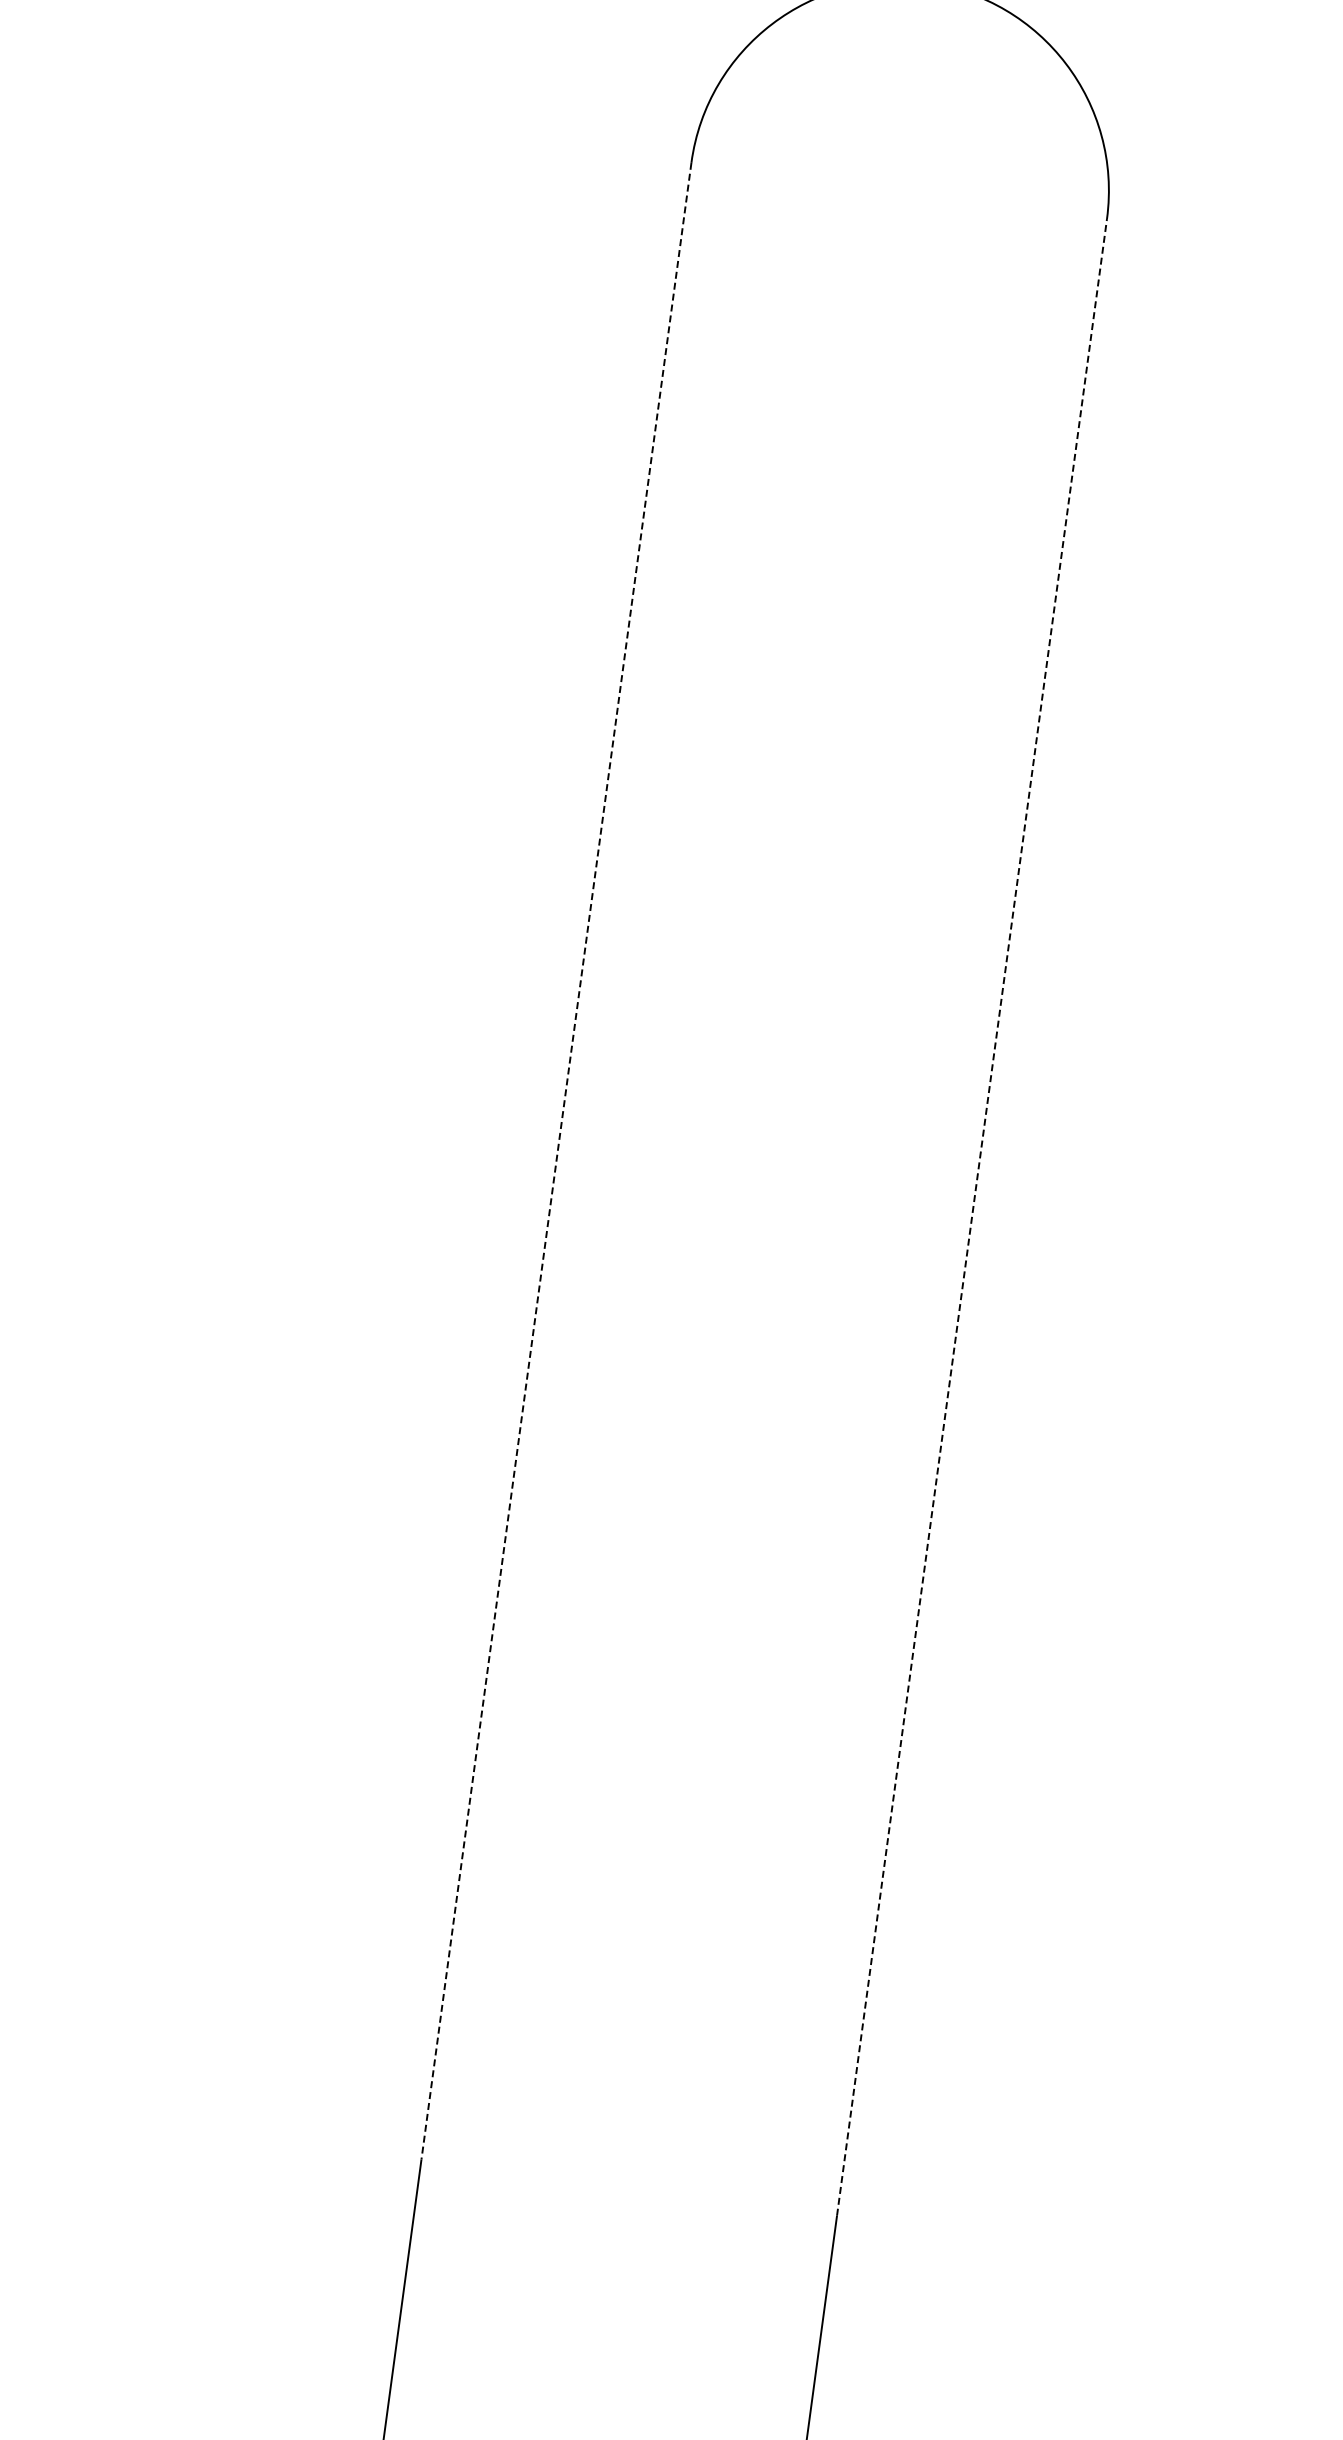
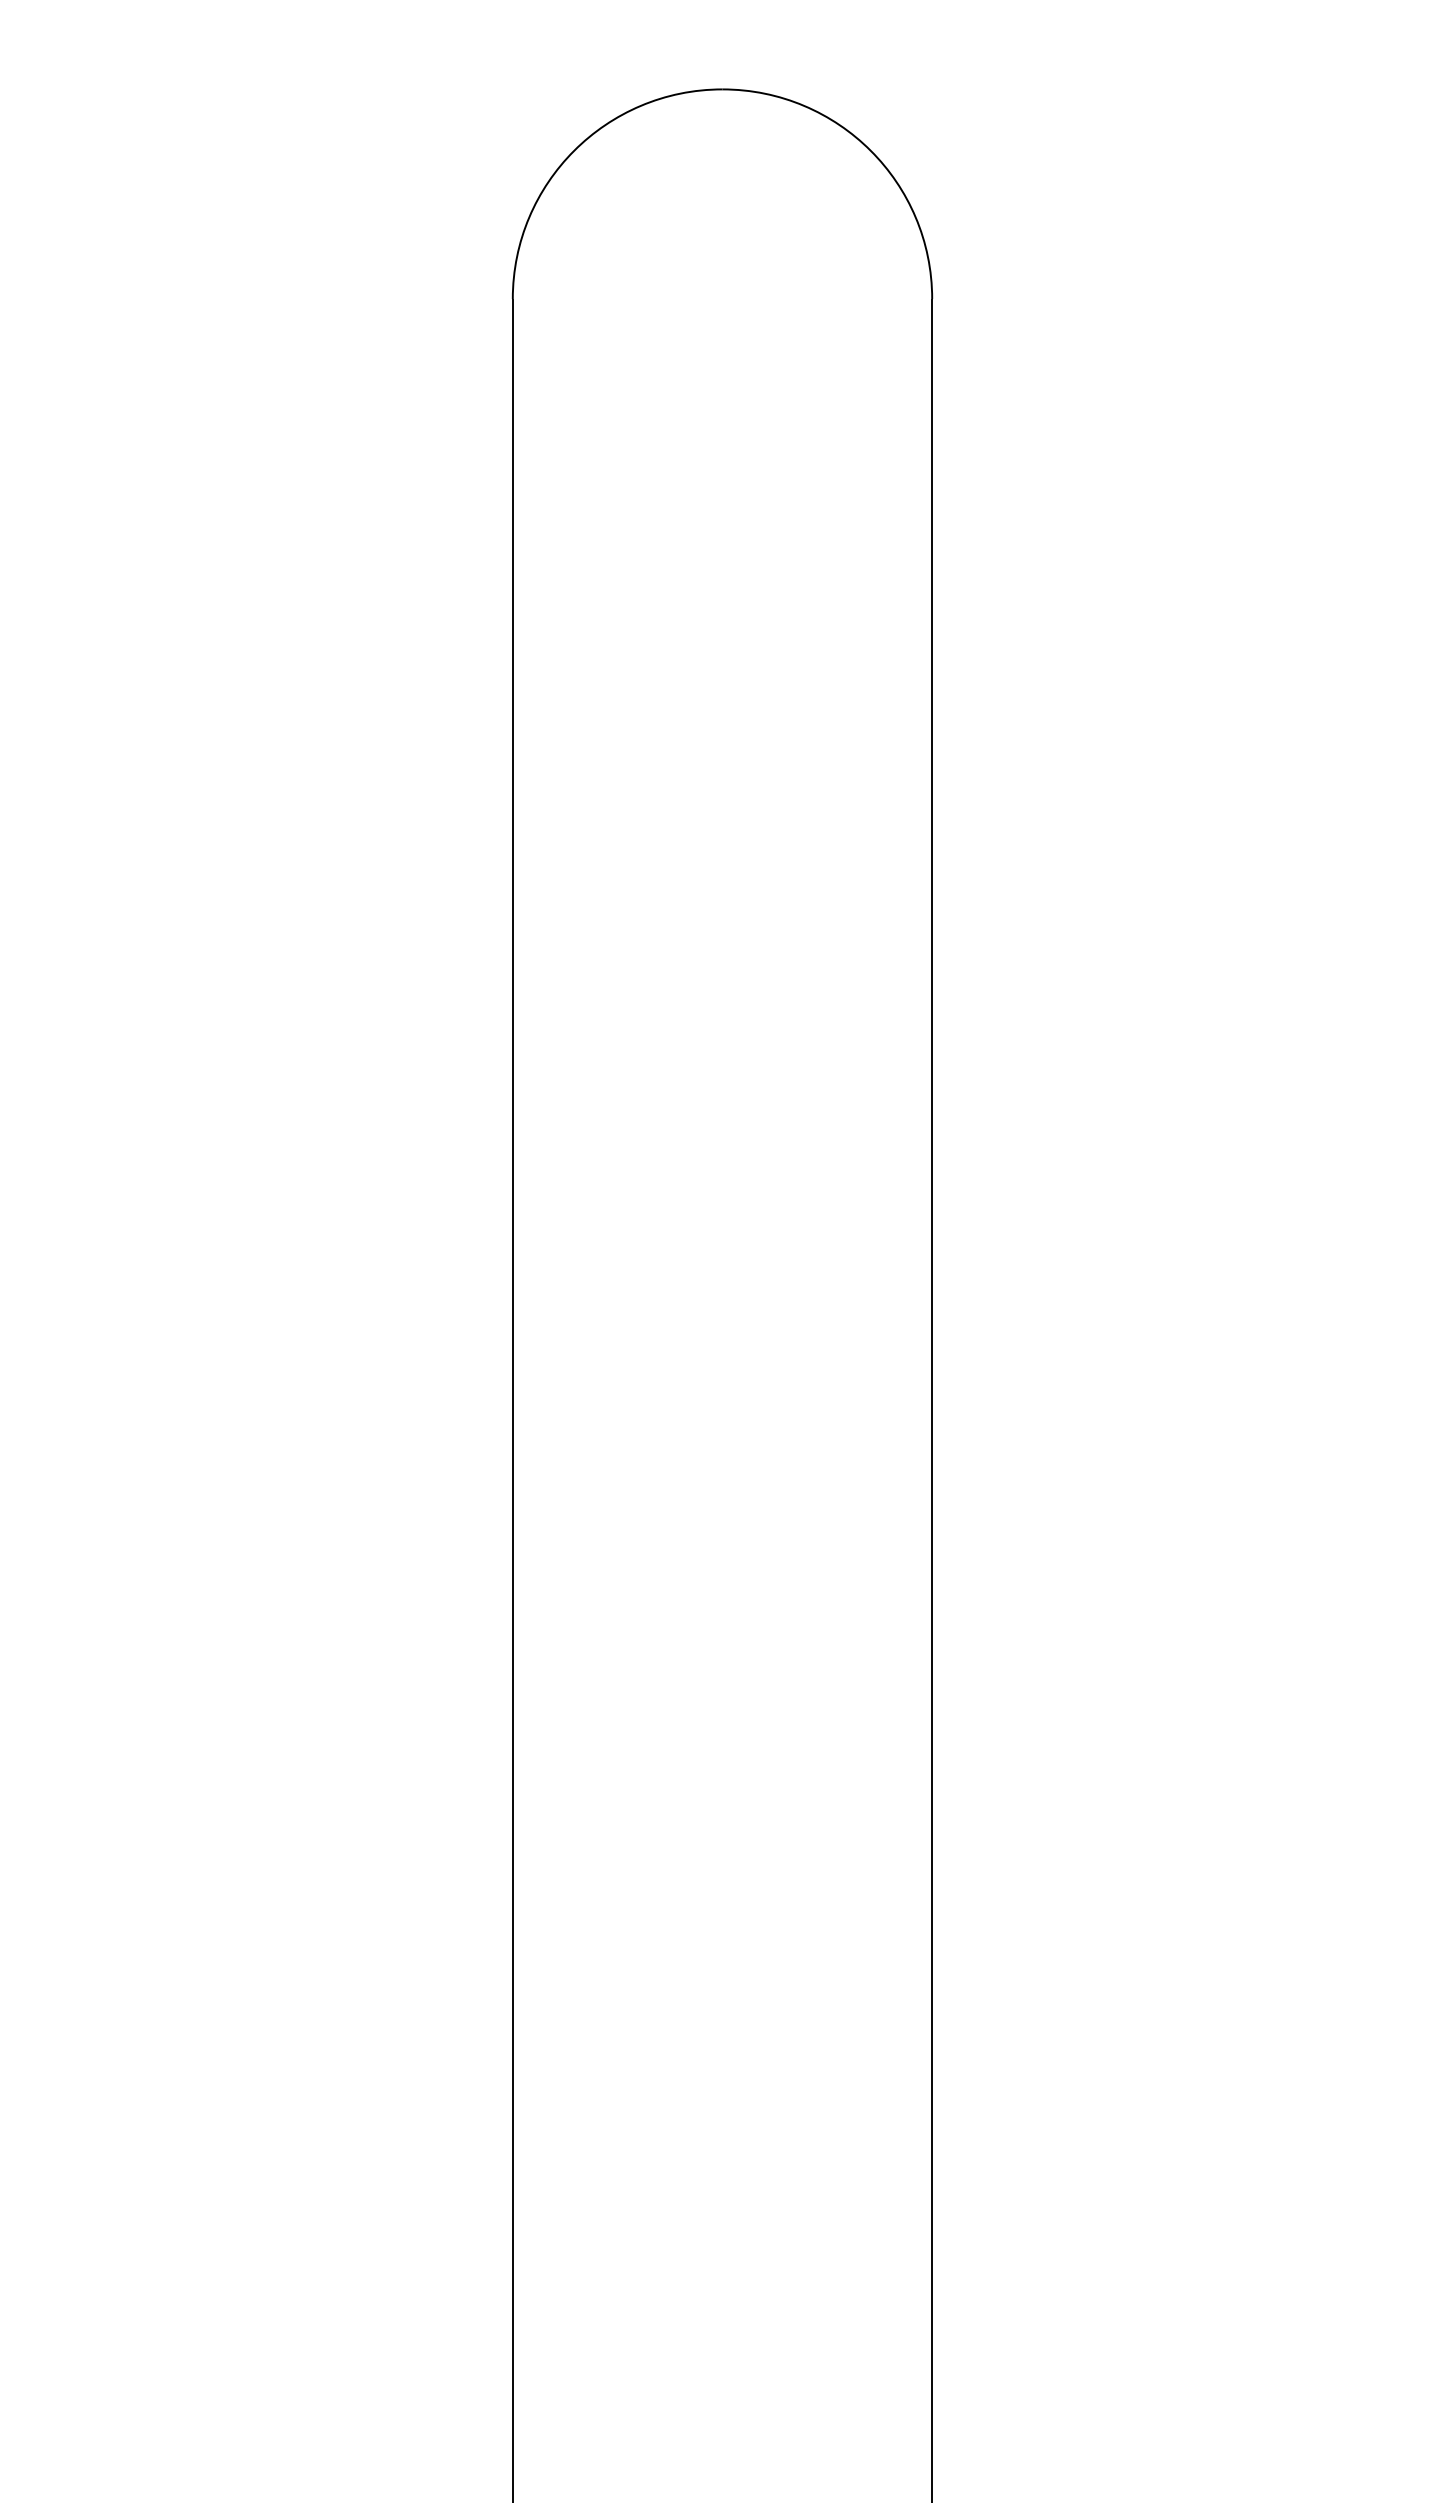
line: (556, 1161) -> (512, 1306), dashed -> solid
line: (972, 1217) -> (932, 1306), dashed -> solid

